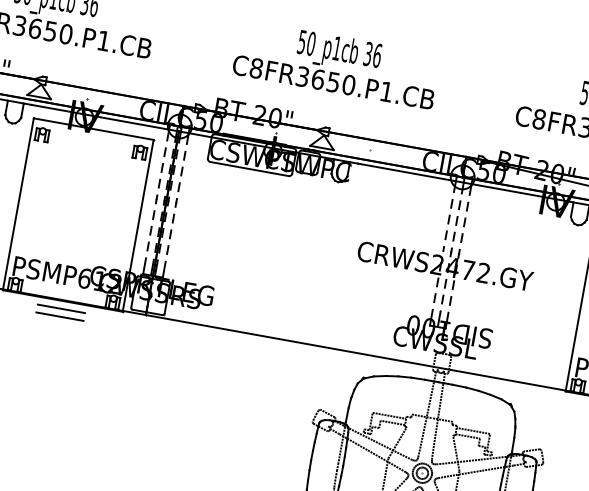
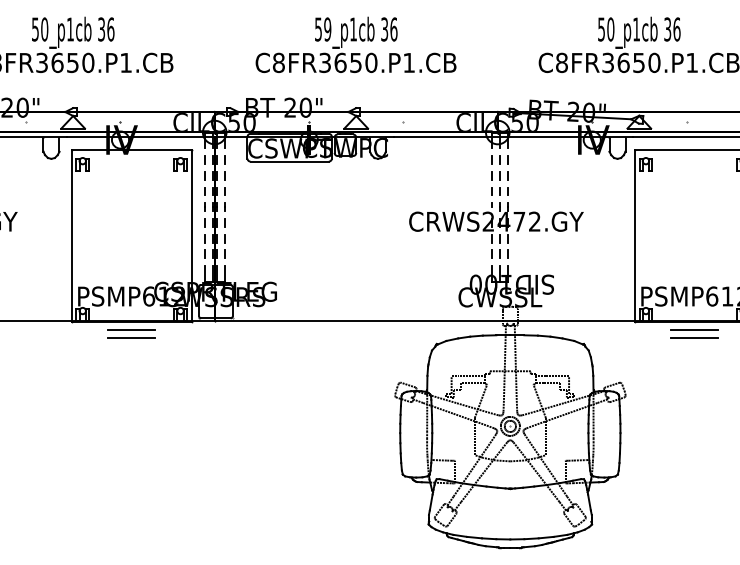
text: (311, 43) -> (327, 29), 50_p1cb -> 59_p1cb

